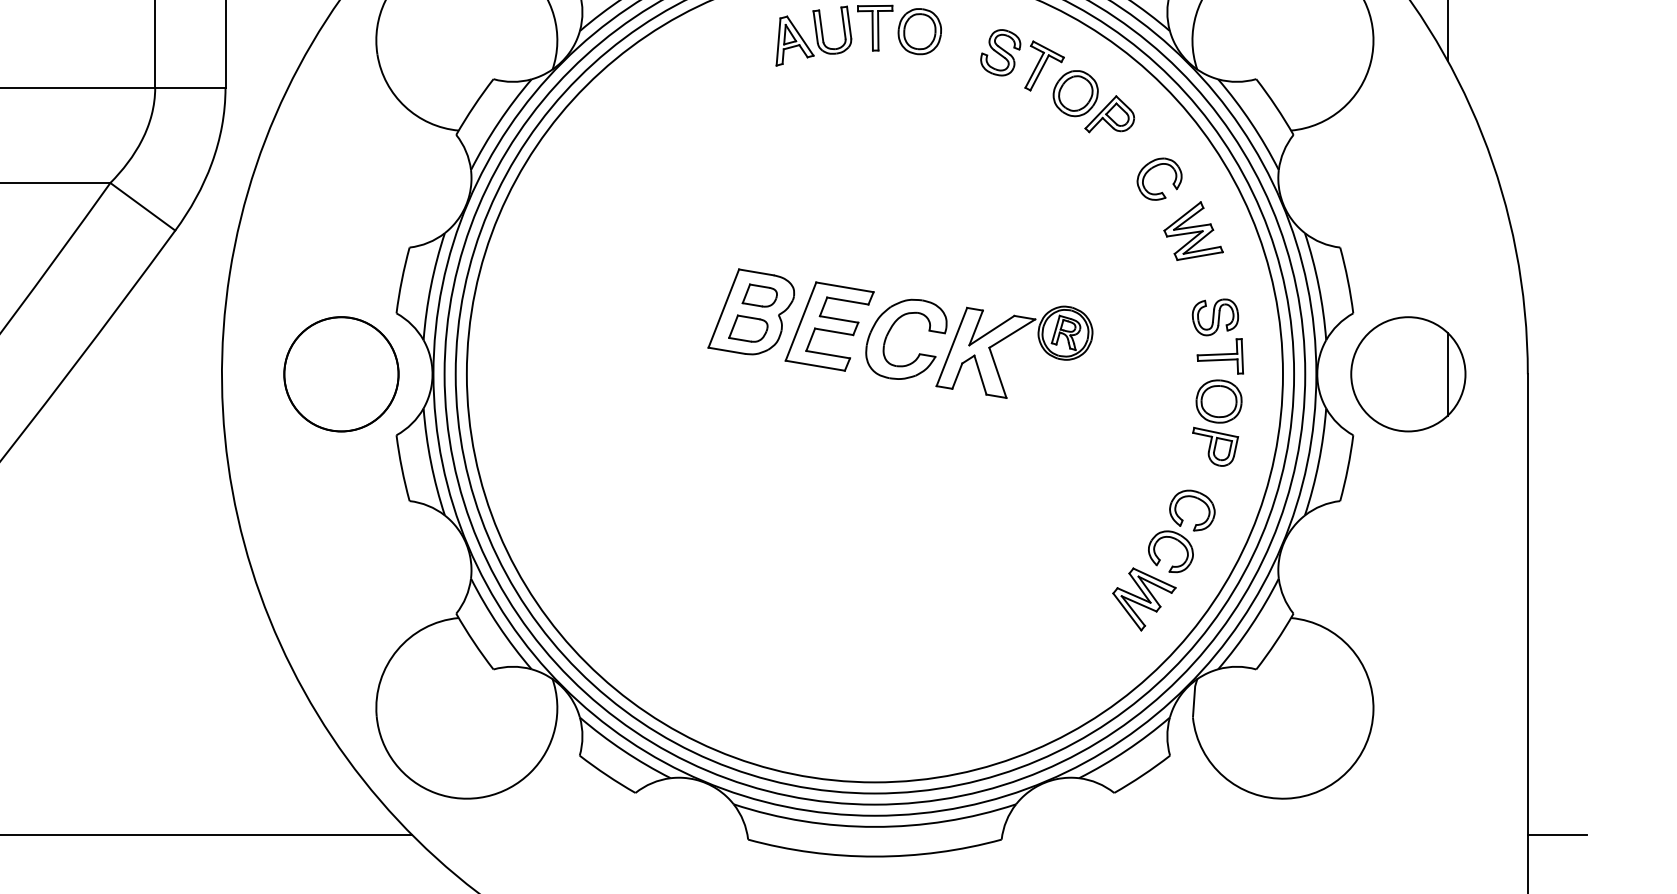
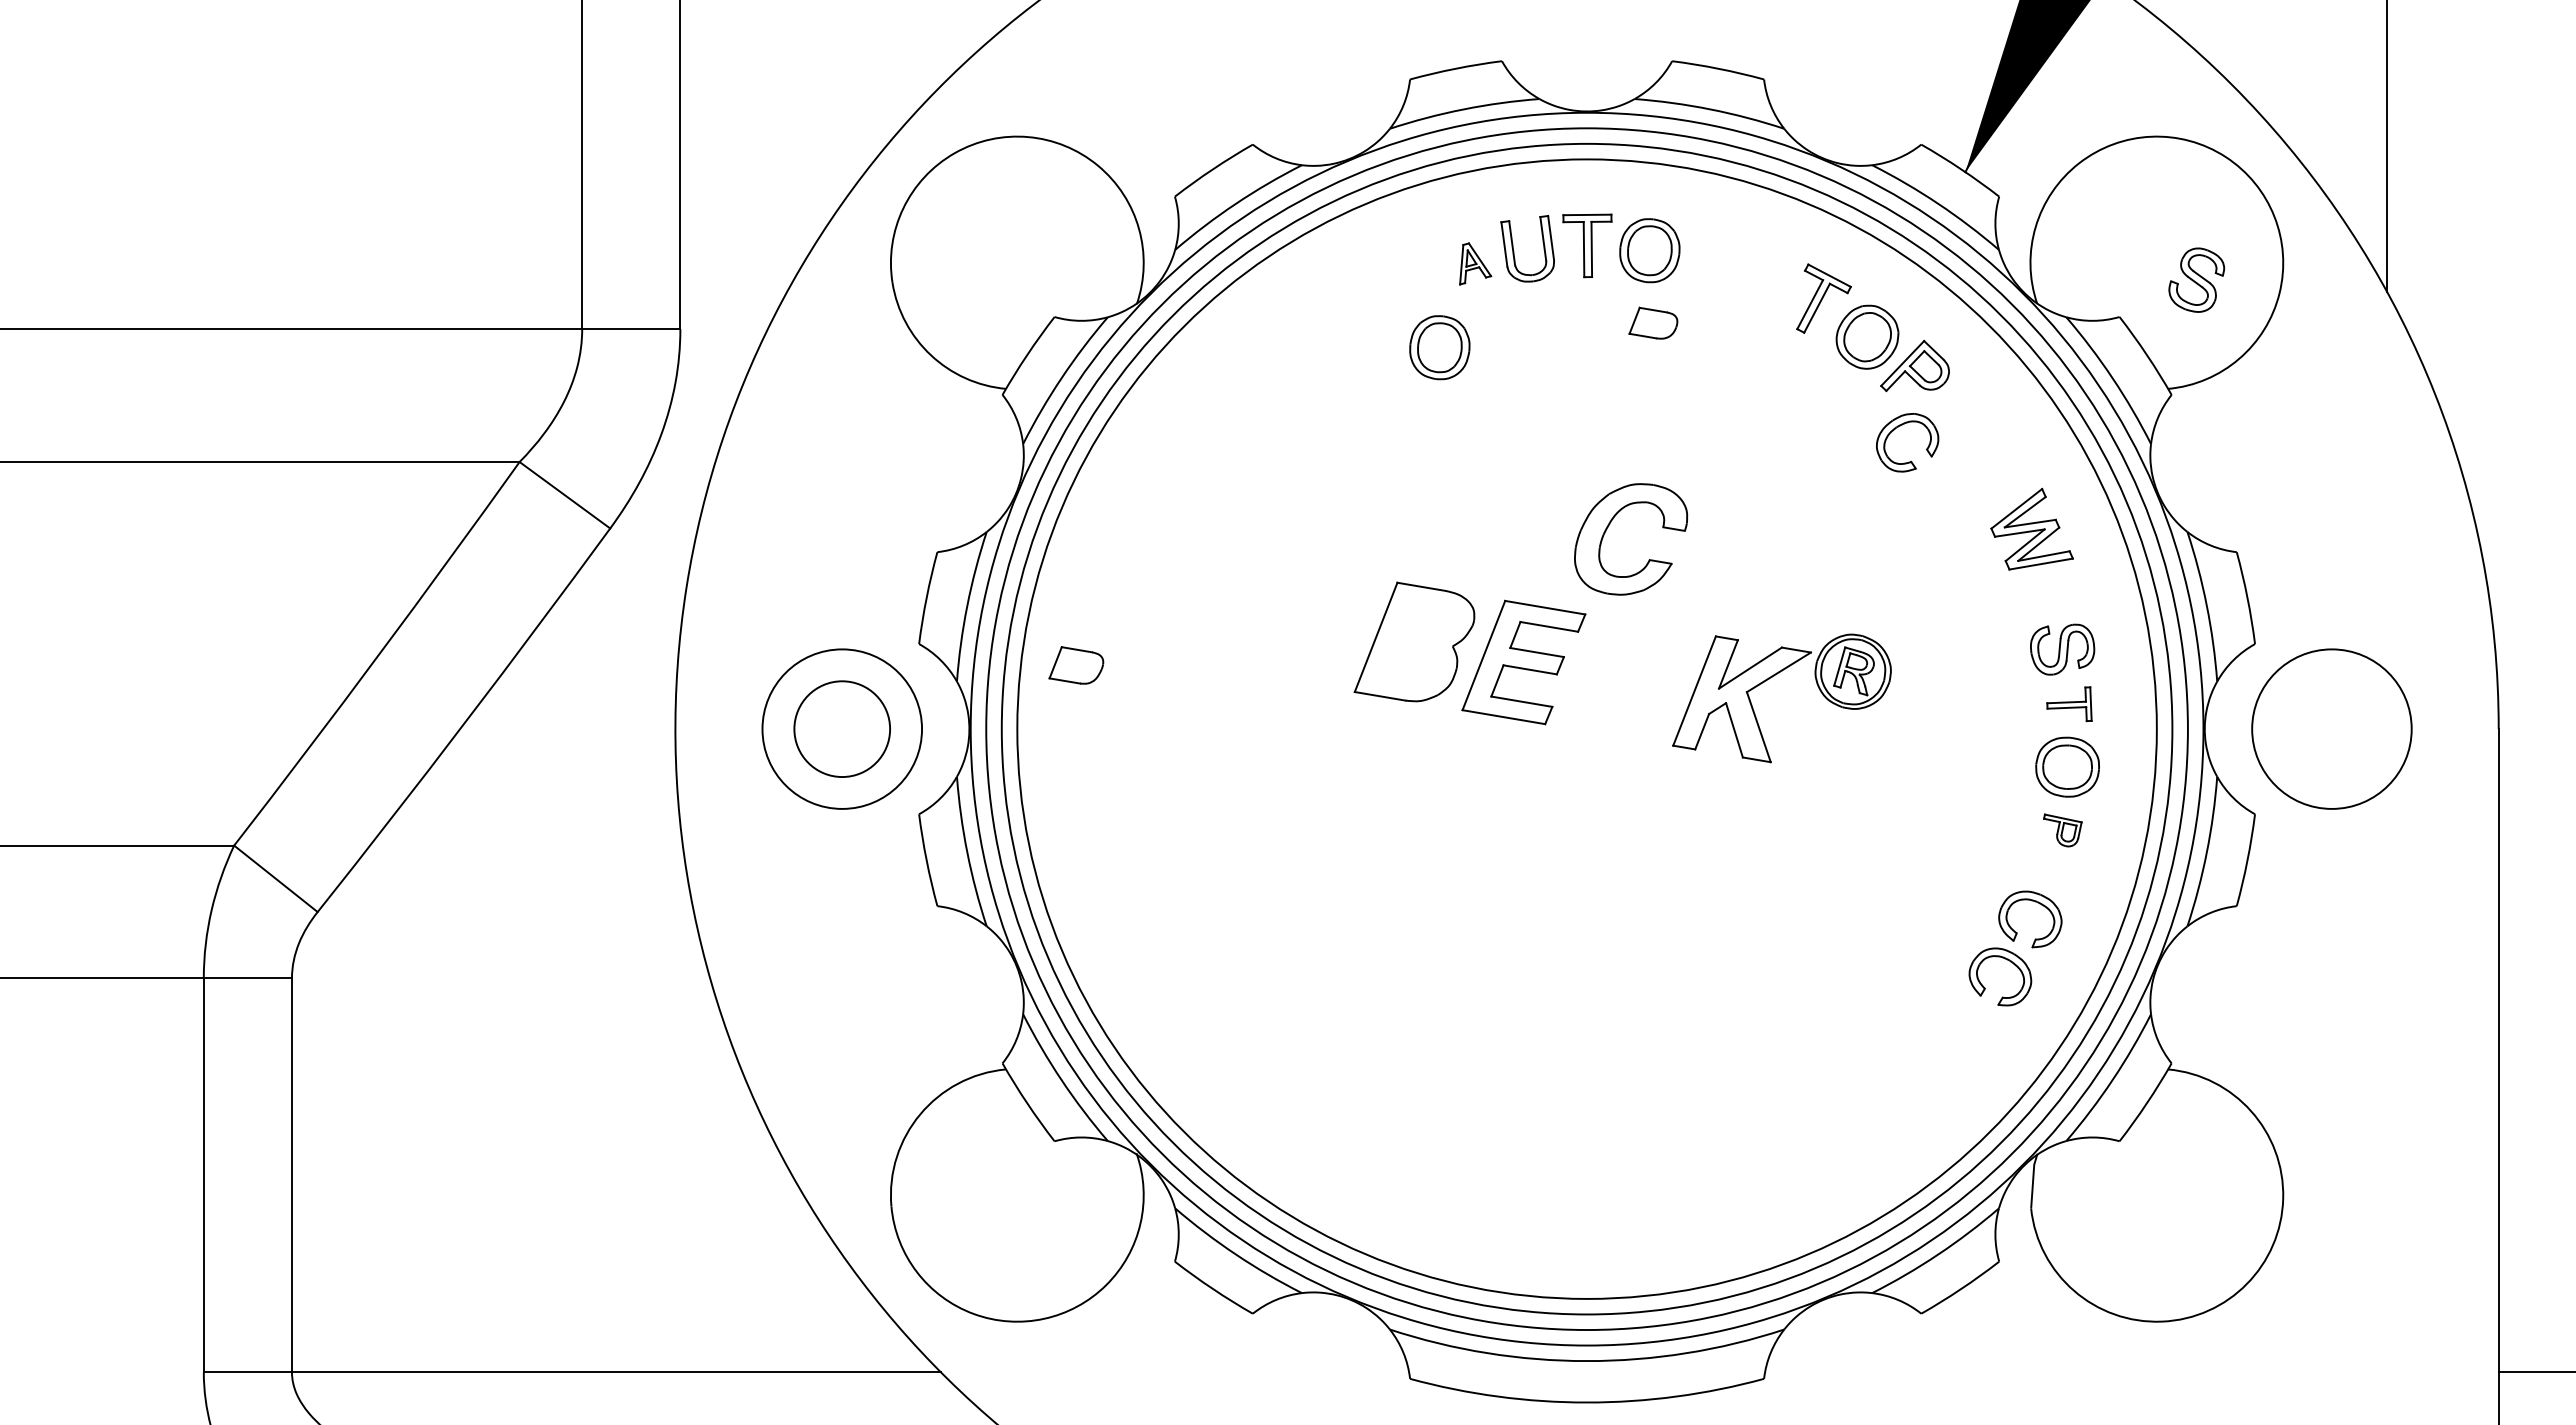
part: (794, 40) -> (1475, 263), size x0.6
part: (1000, 52) -> (2196, 279), moved
part: (769, 100) -> (1439, 347), added
part: (1154, 167) -> (1900, 426), moved
part: (759, 295) -> (1653, 322), moved
part: (748, 328) -> (1076, 665), moved
part: (891, 328) -> (1610, 524), moved
part: (1220, 356) -> (2069, 704), size x0.7
circle: (341, 373) -> (842, 728), size x0.6
line: (1447, 373) -> (2386, 728), removed
part: (1215, 446) -> (2062, 830), size x0.6
part: (1143, 599) -> (1962, 1043), removed

